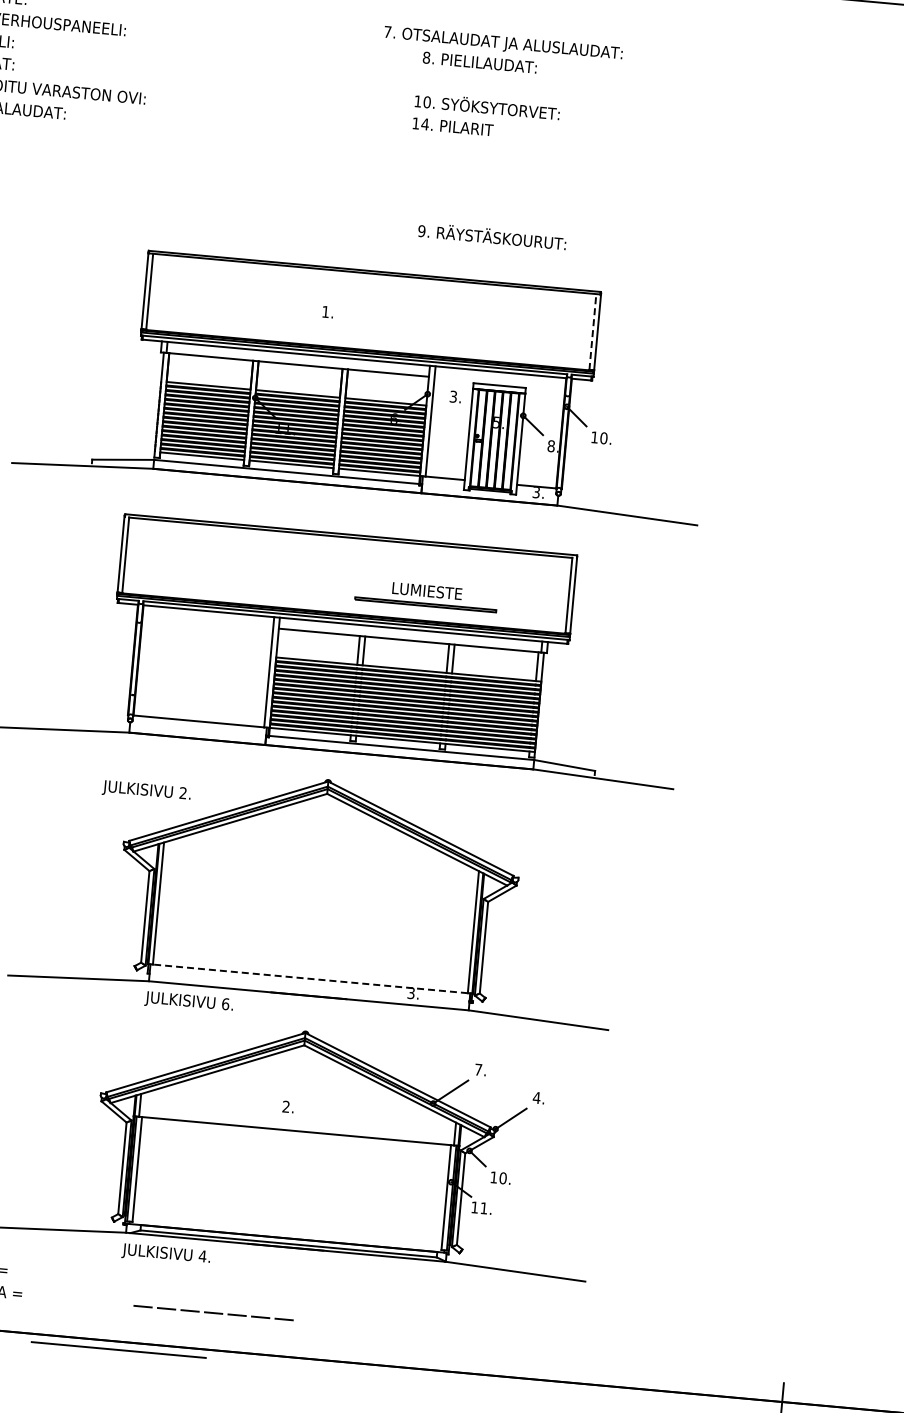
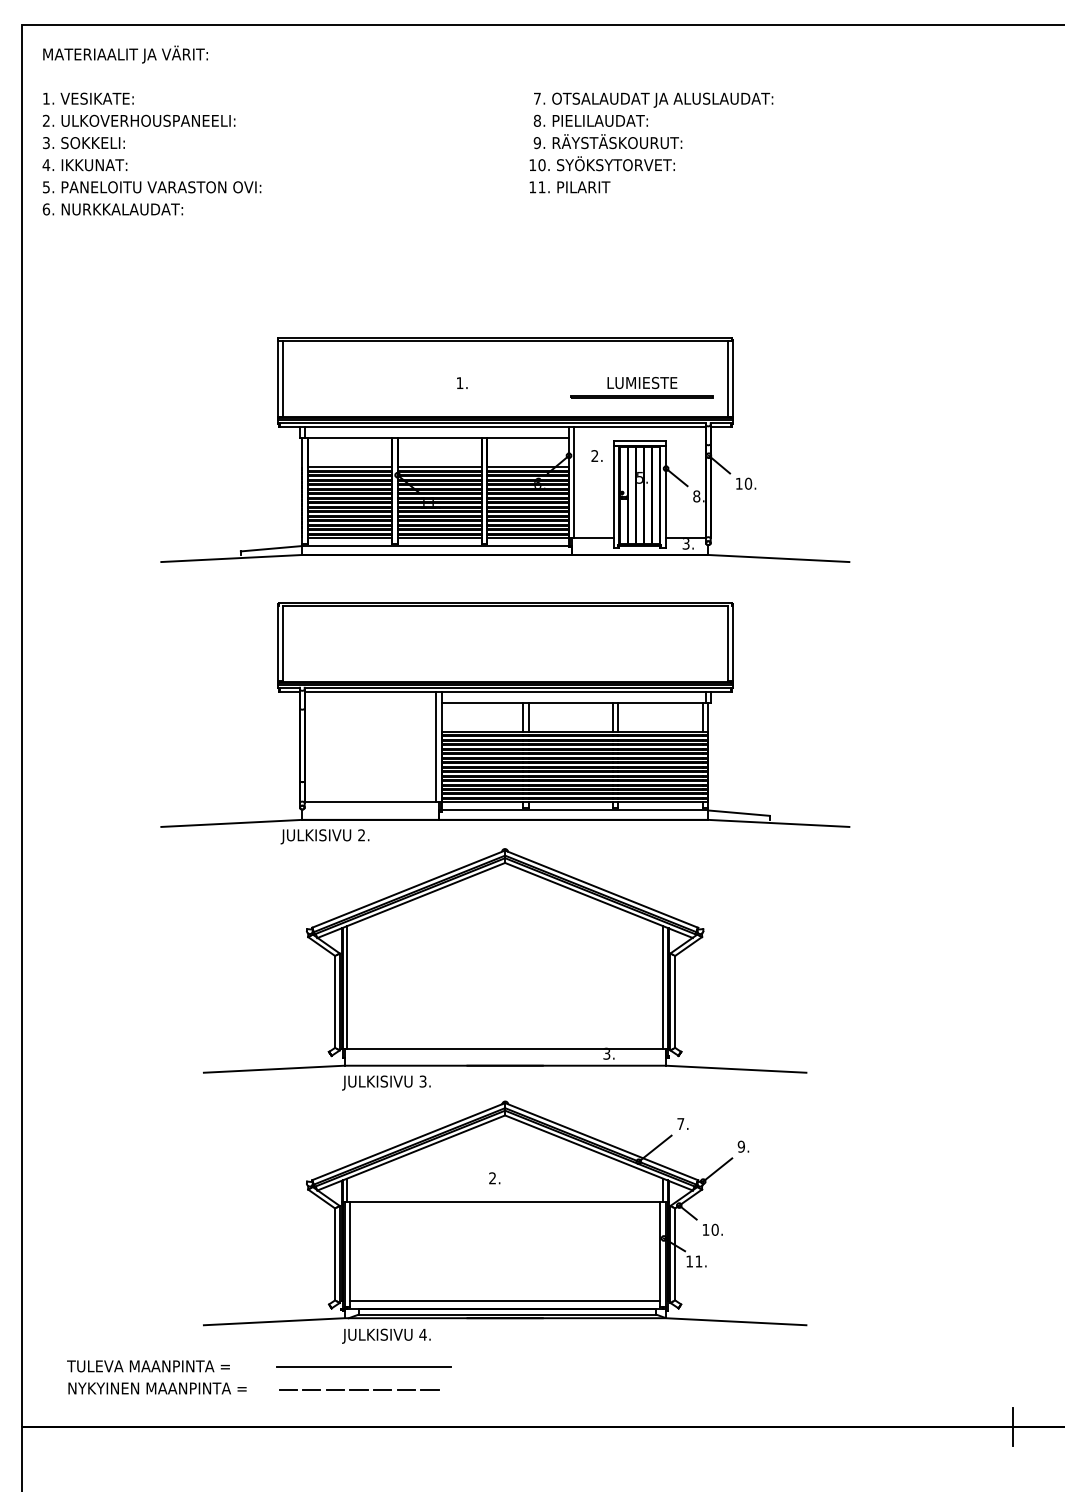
text: (503, 43) -> (653, 99), moved
text: (424, 124) -> (541, 187), 14. -> 11.
text: (491, 236) -> (607, 141), moved
line: (592, 331) -> (727, 378), dashed -> solid
text: (453, 397) -> (594, 456), 3. -> 2.
part: (425, 595) -> (641, 387), moved
text: (146, 791) -> (324, 836), moved
line: (309, 978) -> (504, 1048), dashed -> solid
text: (225, 1004) -> (422, 1081), 6. -> 3.
text: (536, 1097) -> (741, 1146), 4. -> 9.
line: (287, 1230) -> (505, 1301), added
line: (214, 1312) -> (359, 1389), moved
line: (118, 1349) -> (363, 1366), moved

